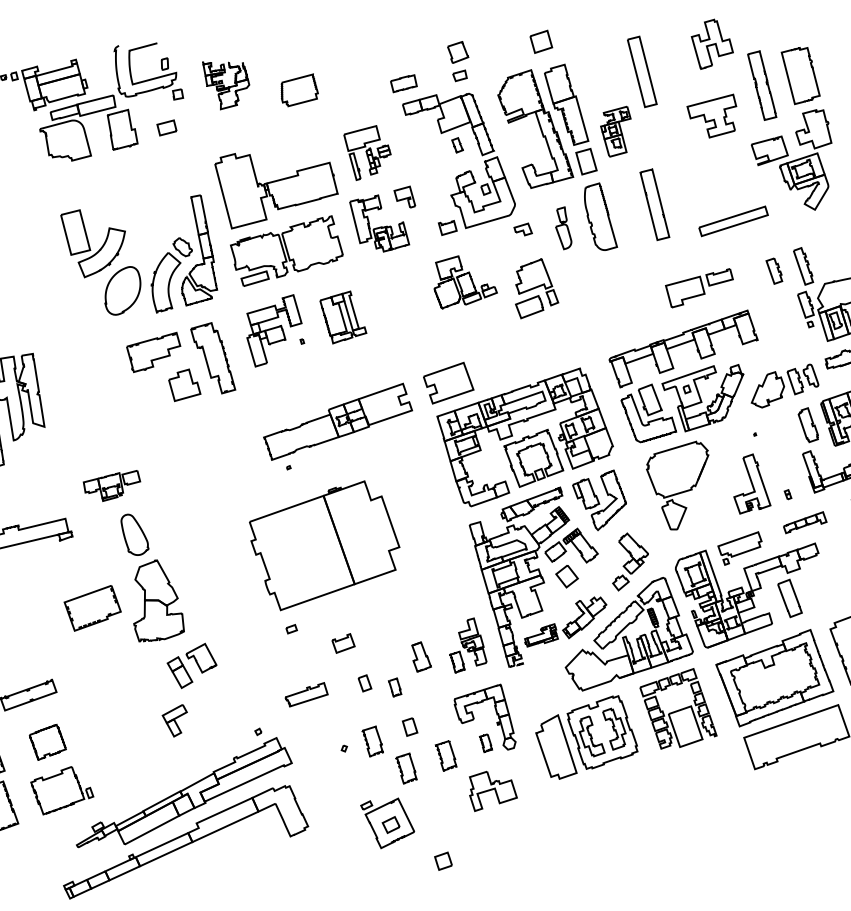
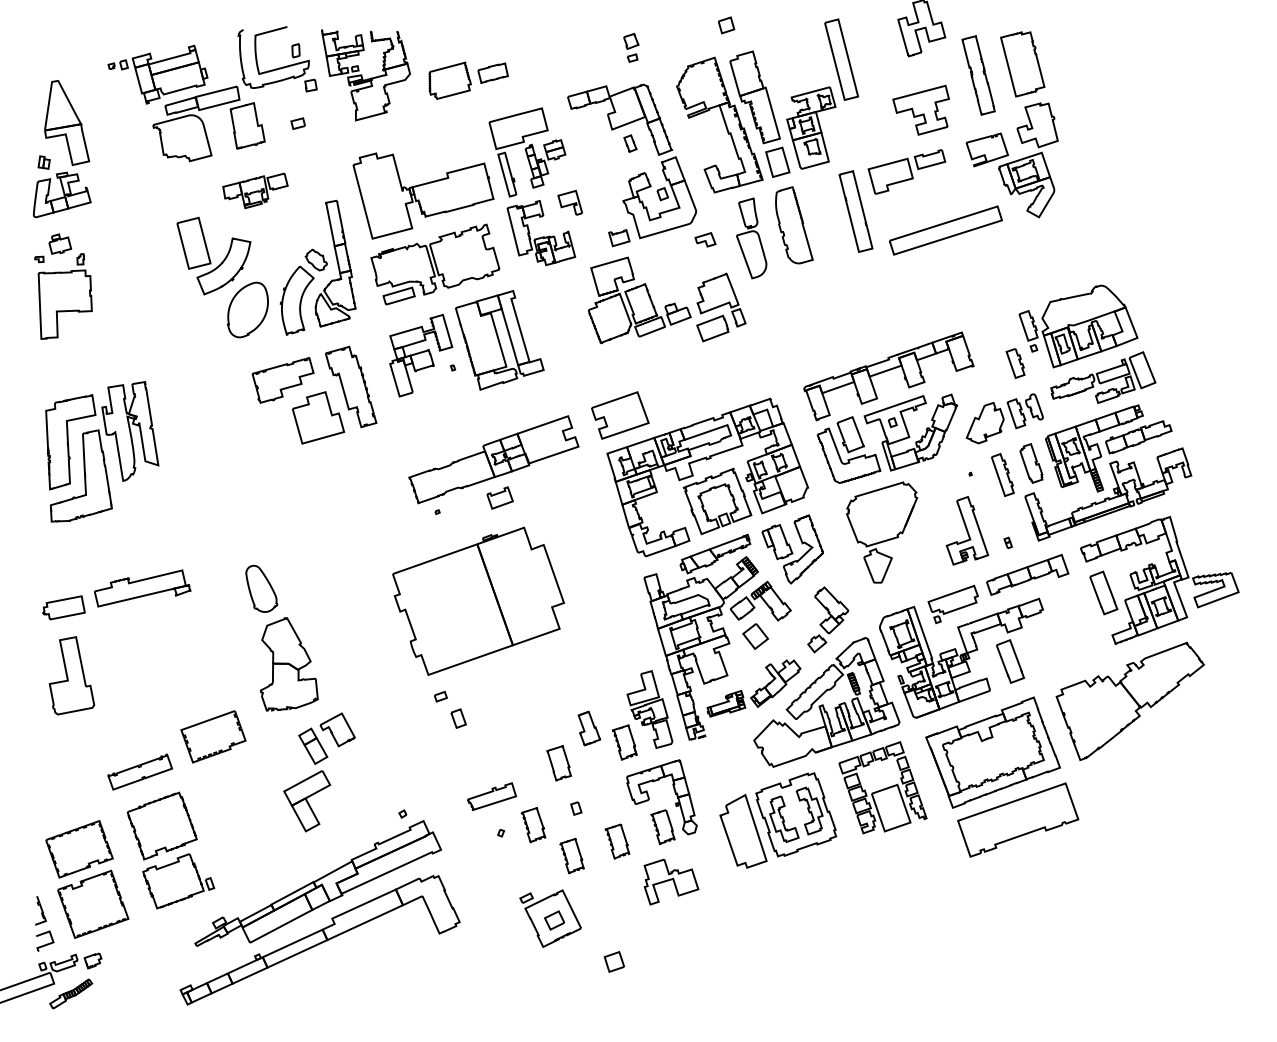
part: (541, 41) -> (726, 25), size x0.62
part: (458, 61) -> (631, 47), size x0.62
part: (403, 83) -> (492, 72), moved
part: (225, 85) -> (365, 75), size x1.67
part: (166, 127) -> (297, 123), size x0.62
part: (615, 131) -> (811, 127), size x1.43
part: (367, 153) -> (527, 152), size x1.43
part: (733, 221) -> (945, 230), size x1.43
part: (563, 228) -> (751, 238), size x1.67
part: (803, 265) -> (1002, 474), moved
part: (774, 271) -> (1015, 363), moved
part: (465, 282) -> (639, 300), size x1.43
part: (699, 287) -> (906, 171), moved
part: (342, 317) -> (499, 340), size x1.67
part: (184, 384) -> (318, 417), size x1.43
part: (111, 485) -> (255, 190), moved
part: (804, 522) -> (1027, 574), size x1.67
part: (92, 608) -> (213, 736), moved
part: (342, 643) -> (499, 497), moved
part: (468, 645) -> (642, 715), size x1.43
part: (364, 683) -> (458, 718), moved
part: (394, 687) -> (558, 763), size x1.67
part: (307, 694) -> (492, 796), moved
part: (174, 720) -> (307, 801), size x1.67
part: (410, 727) -> (576, 808), size x0.62
part: (47, 741) -> (161, 825), size x1.67
part: (485, 742) -> (662, 826), size x1.67

